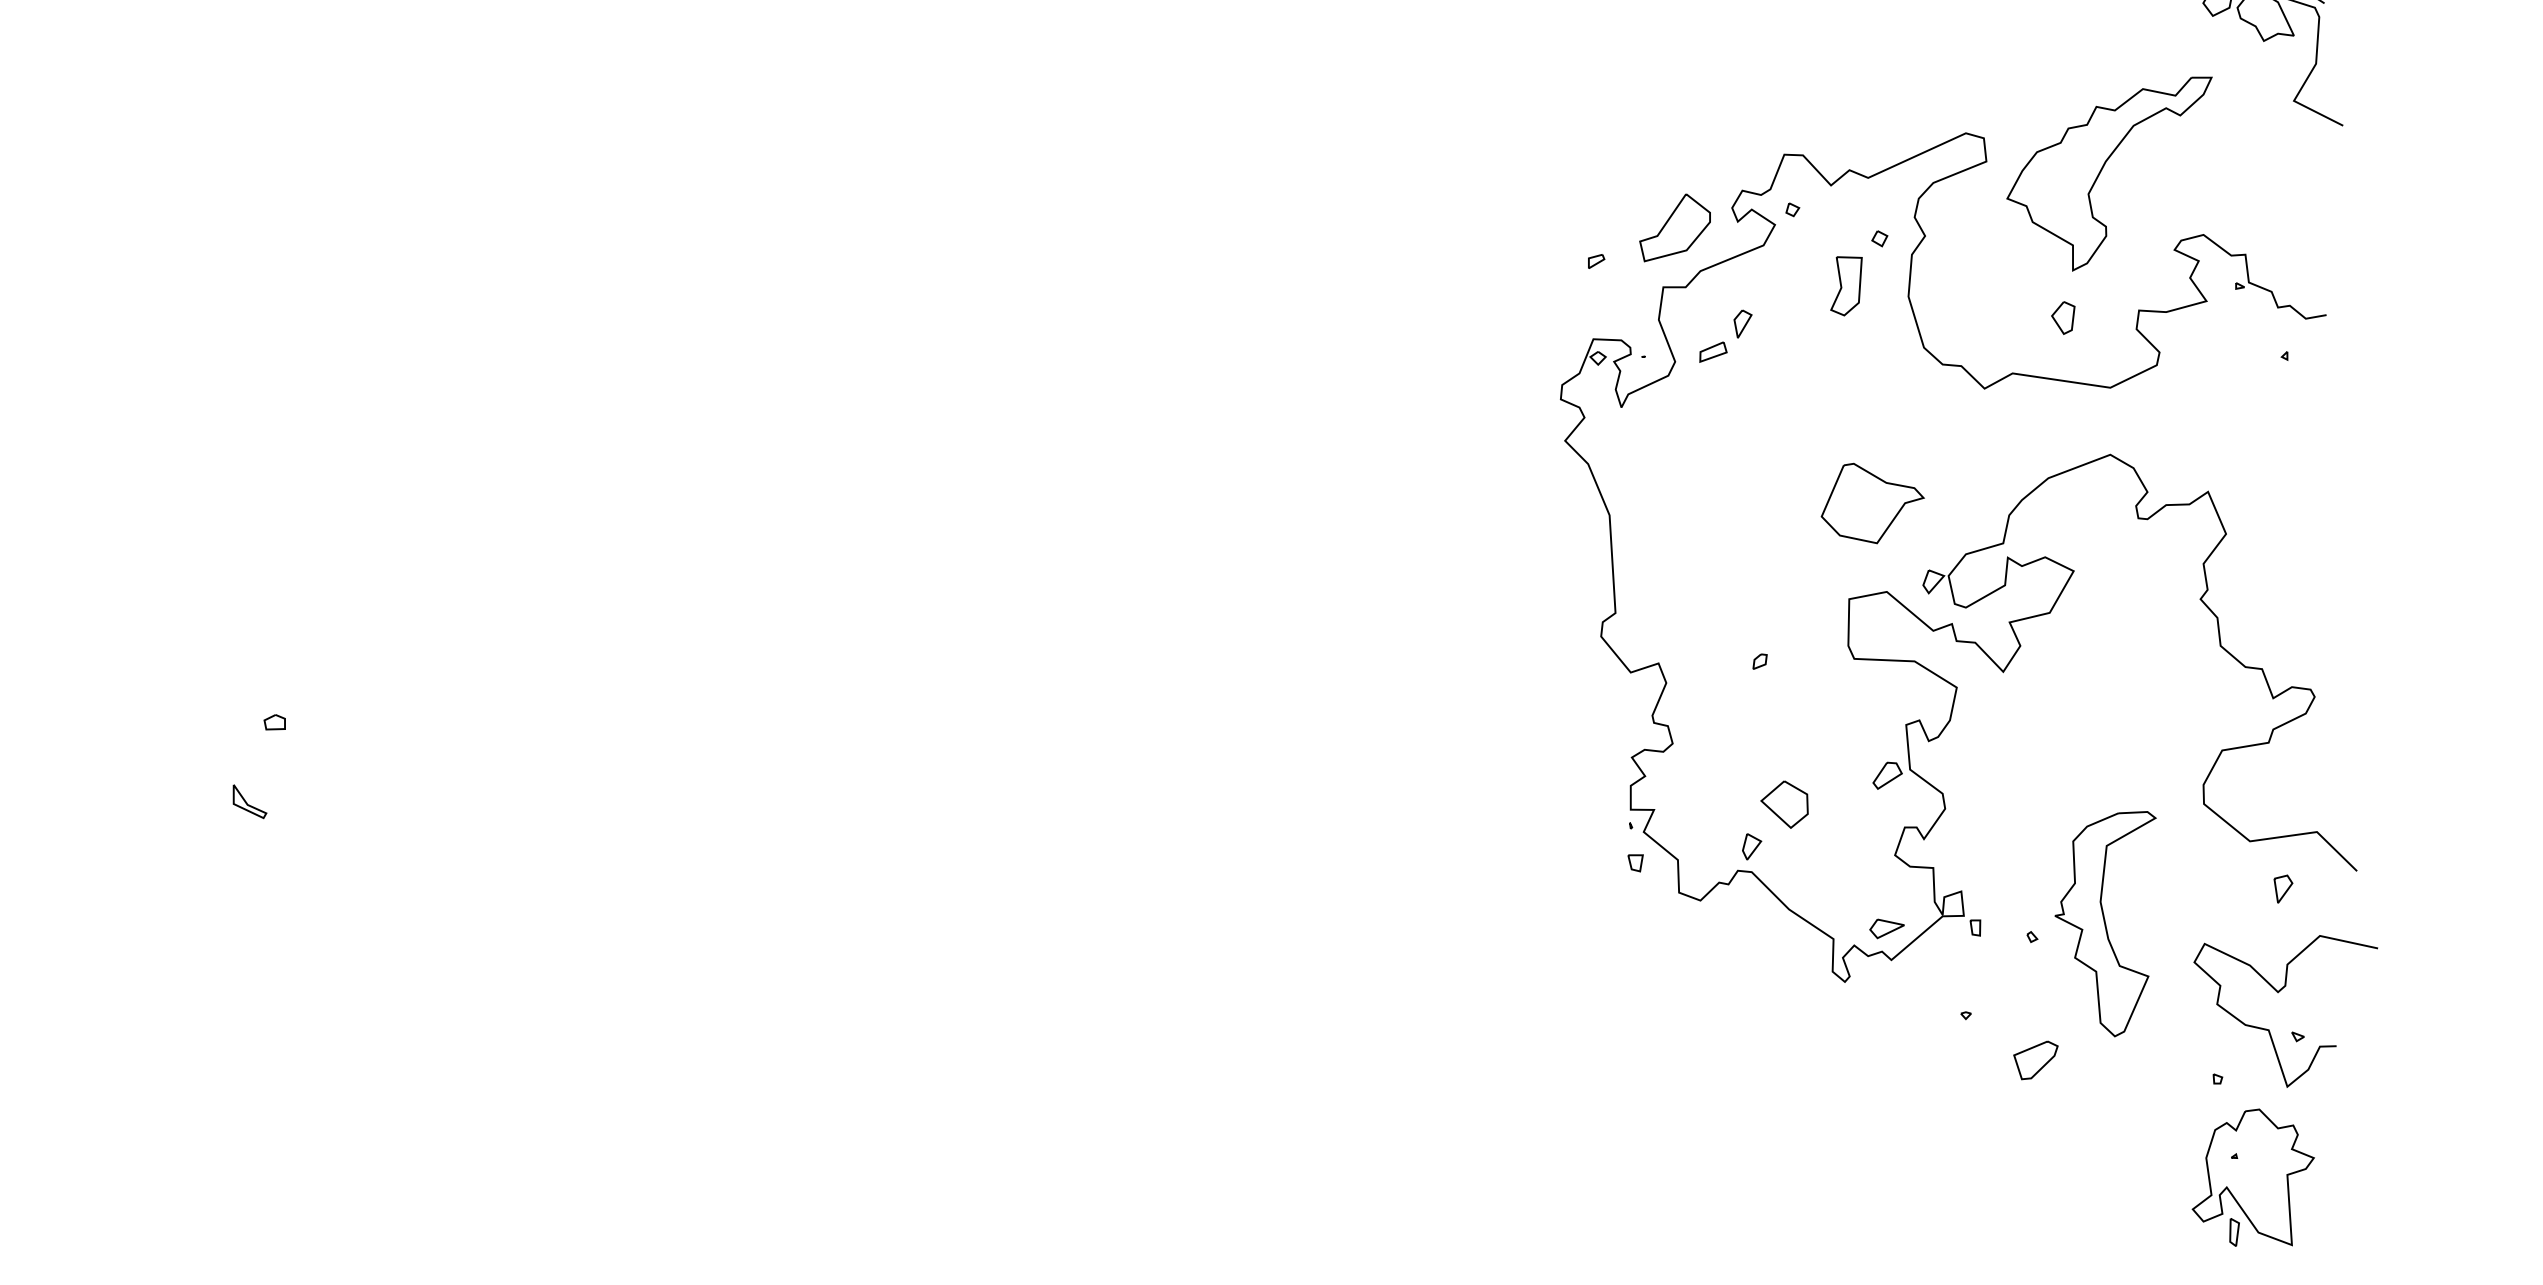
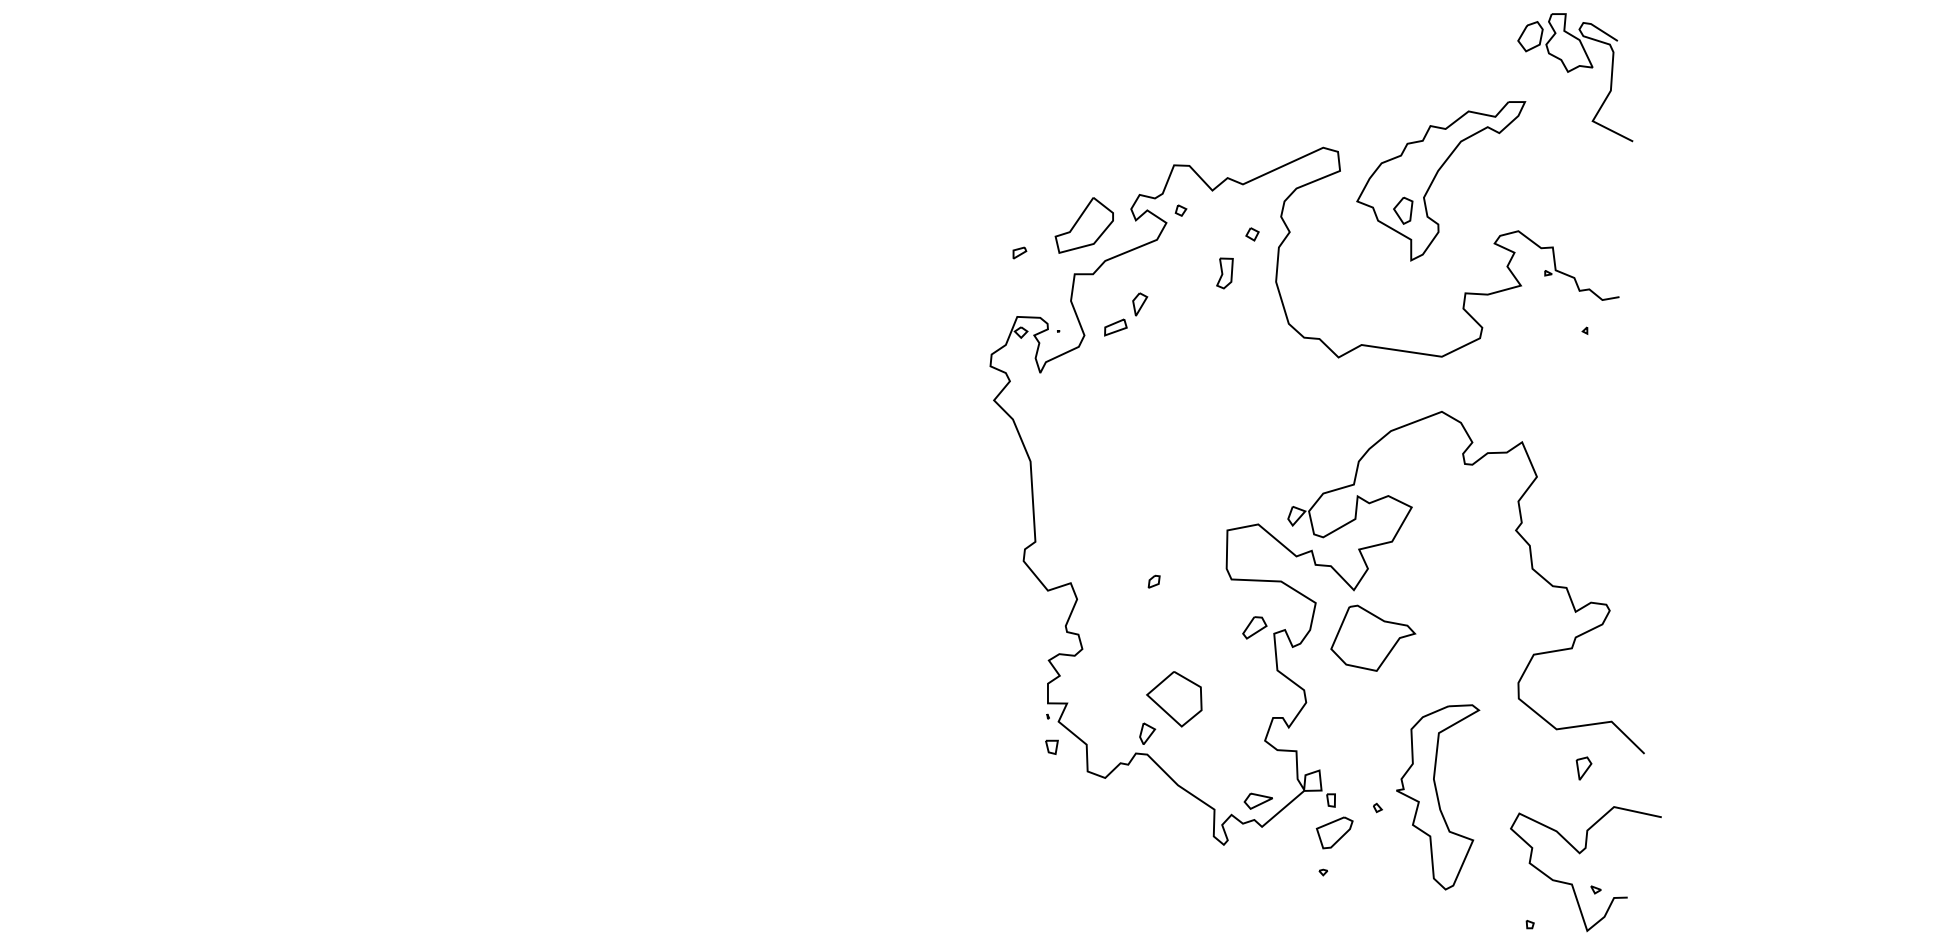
part: (1845, 286) -> (1224, 273), size x0.62
part: (2063, 317) -> (1403, 210), moved
part: (1872, 503) -> (1373, 638), moved
part: (1887, 775) -> (1254, 627), moved
part: (1784, 804) -> (1174, 699), size x1.43
part: (2035, 1060) -> (1334, 832), moved

